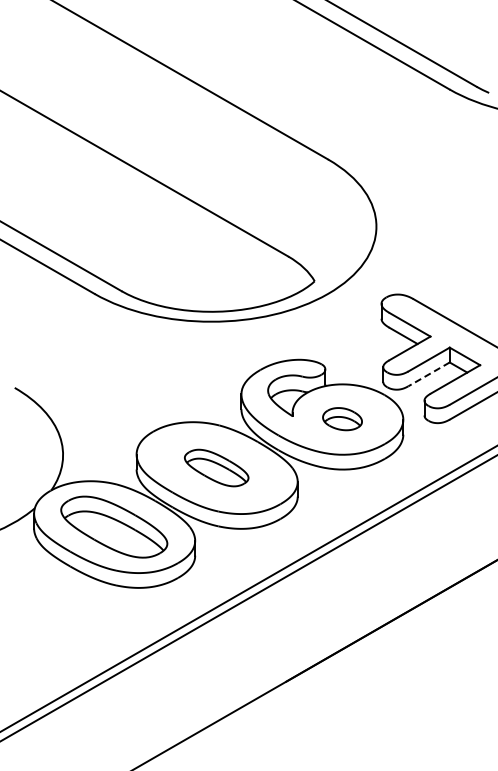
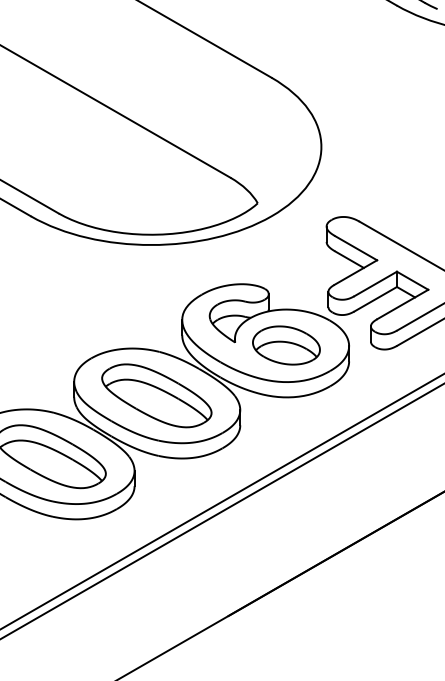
line: (429, 374) -> (376, 299), dashed -> solid
part: (342, 418) -> (286, 344), size x1.67
part: (216, 467) -> (156, 395), size x1.67

